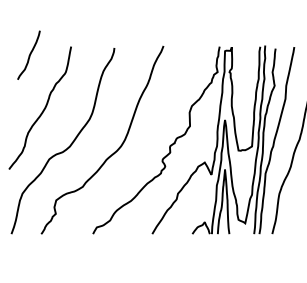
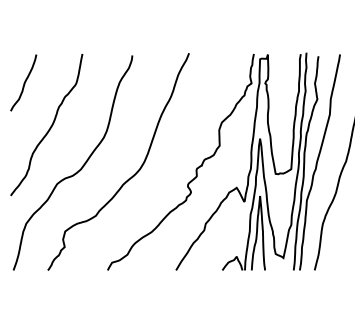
curve: (29, 54) -> (24, 82), moved

